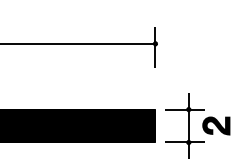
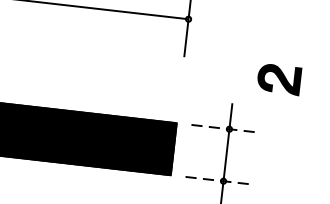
line: (185, 109) -> (224, 128), solid -> dashed
part: (216, 125) -> (279, 78), moved
line: (185, 142) -> (218, 180), solid -> dashed

